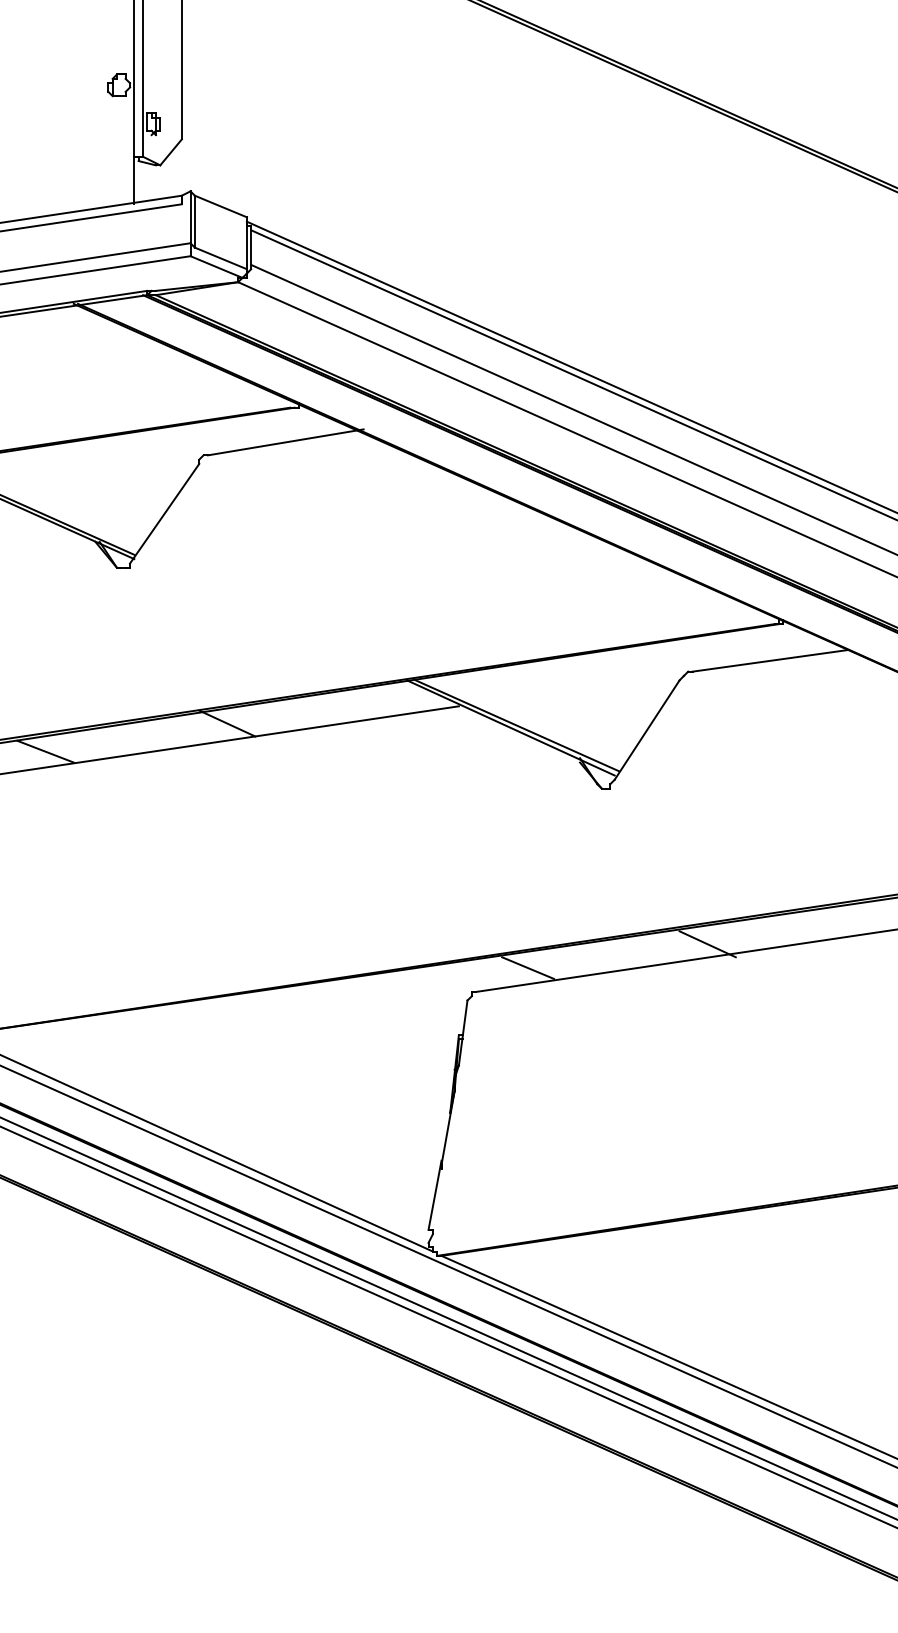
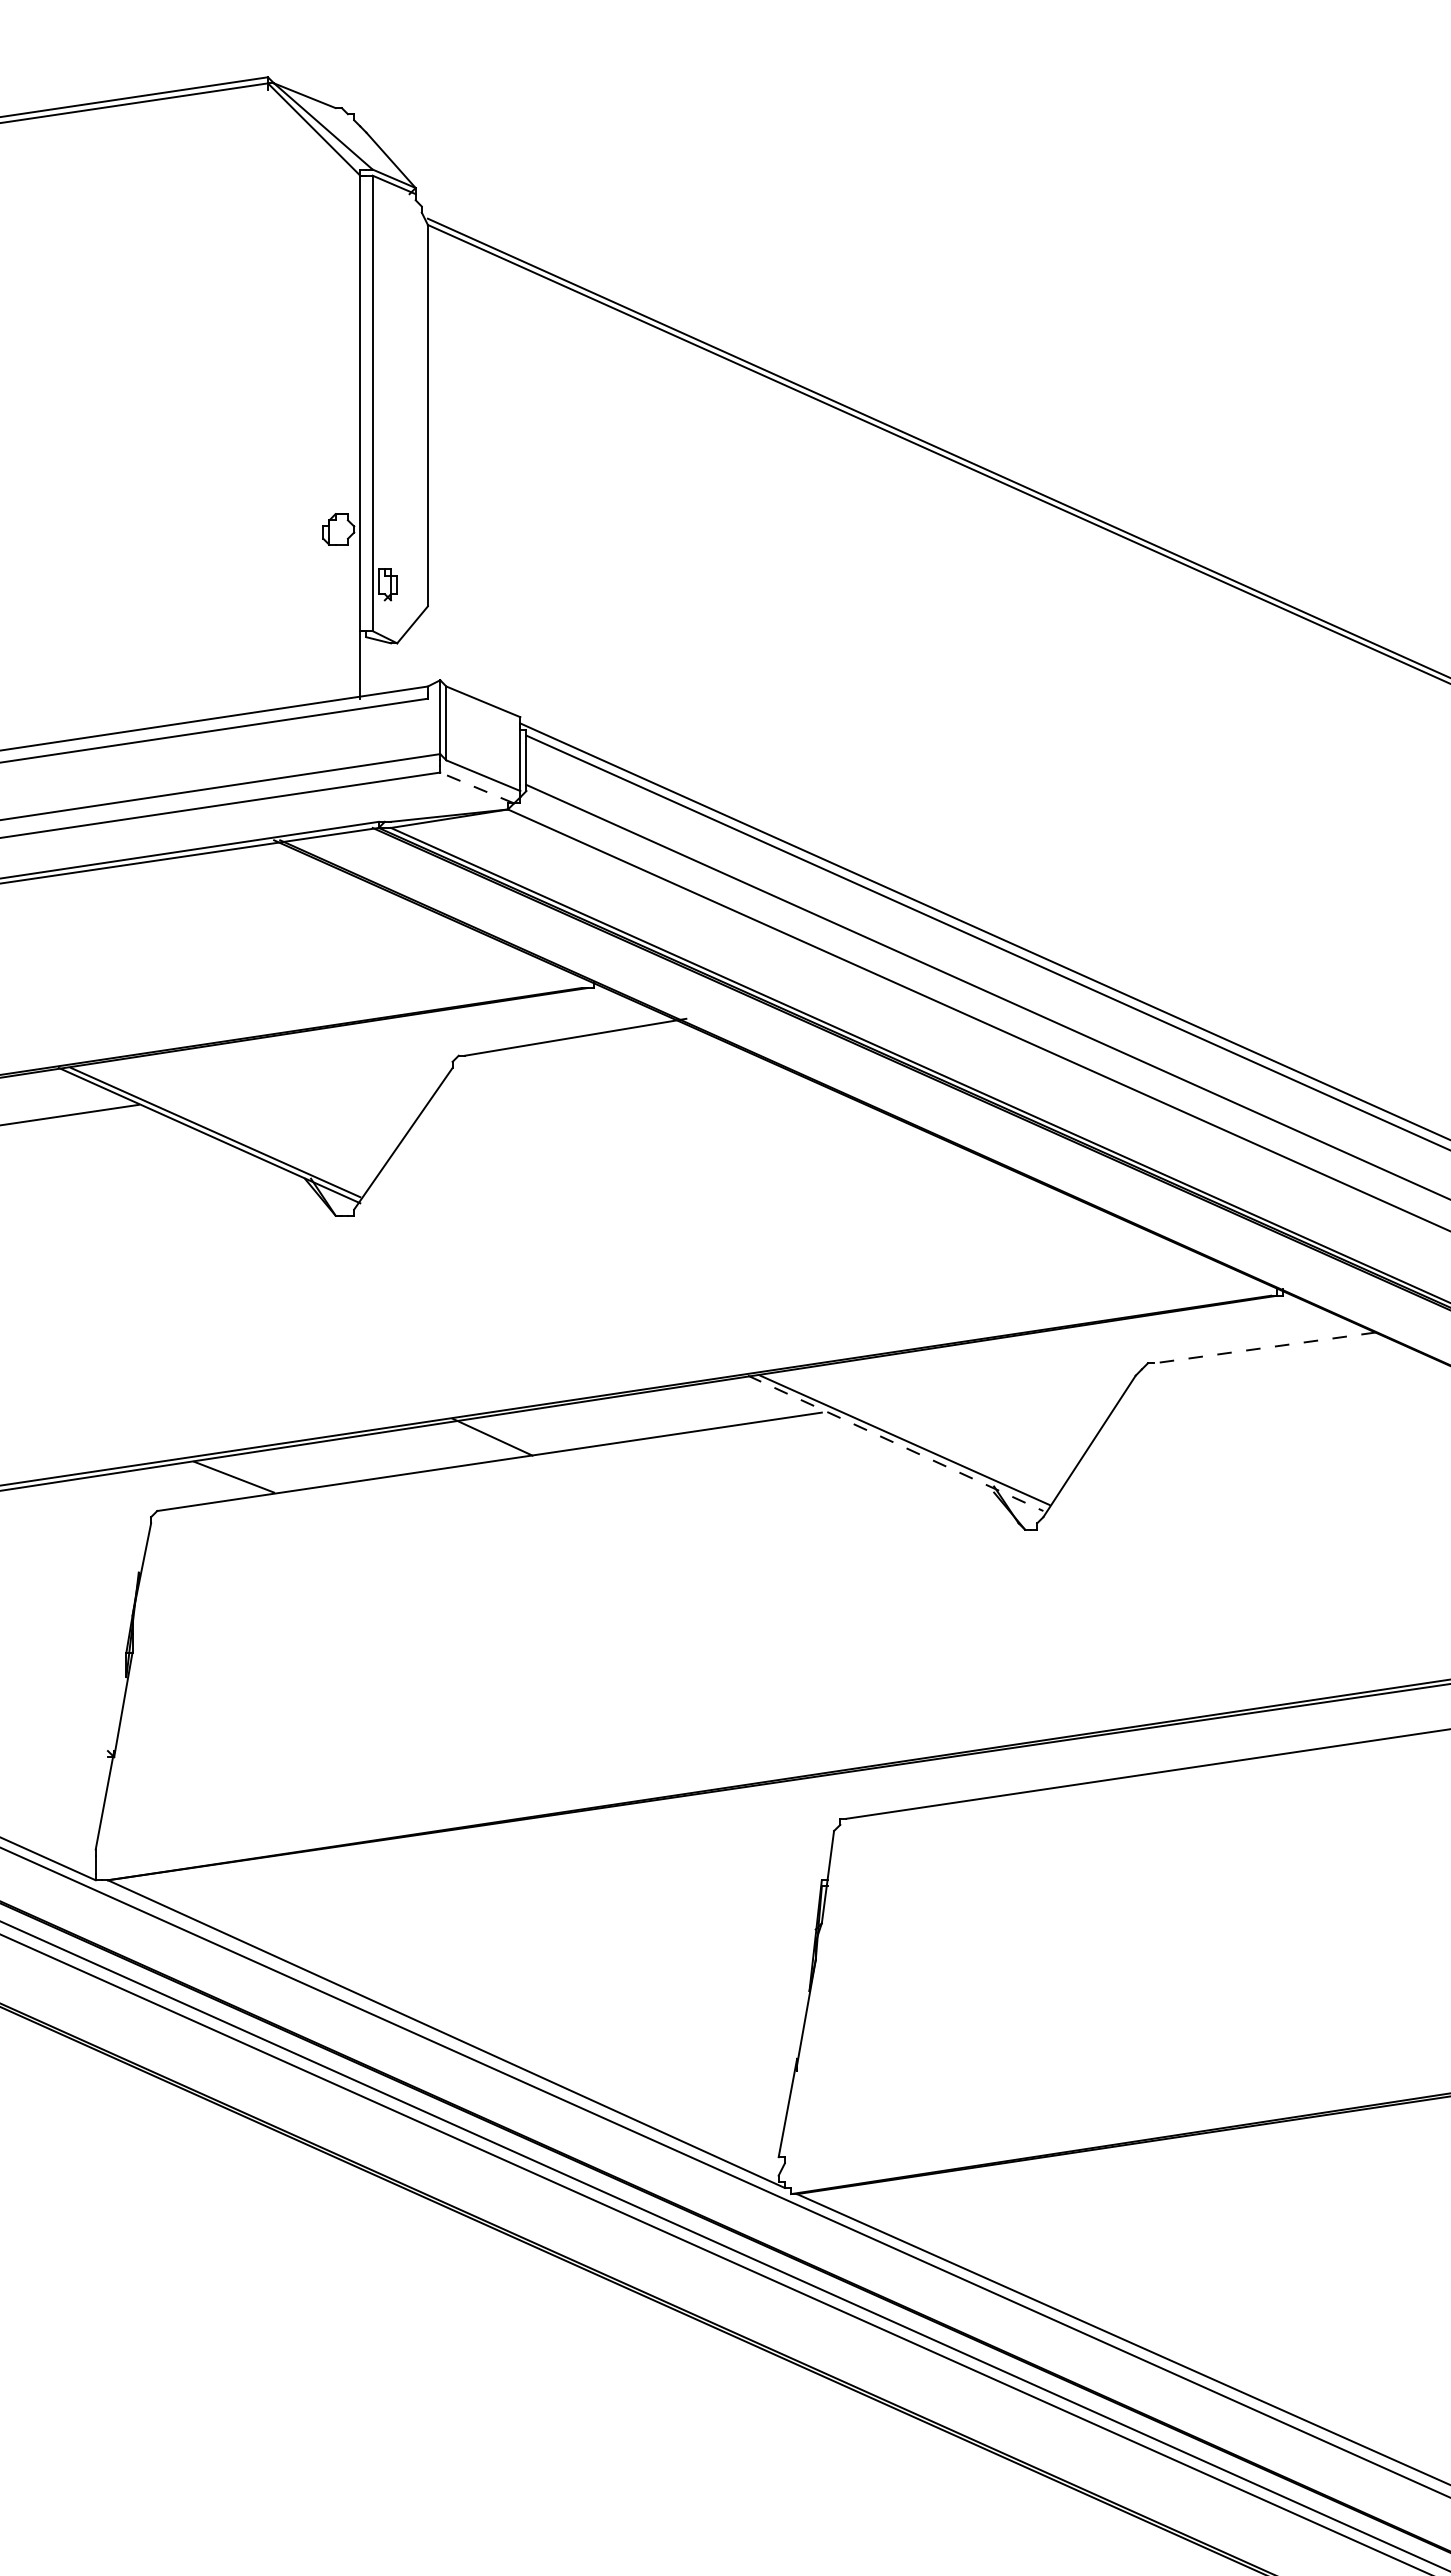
line: (216, 266) -> (476, 787), solid -> dashed
line: (770, 660) -> (1264, 1347), solid -> dashed
line: (511, 728) -> (896, 1443), solid -> dashed
line: (707, 943) -> (1175, 1750), removed
line: (528, 967) -> (920, 1784), removed

